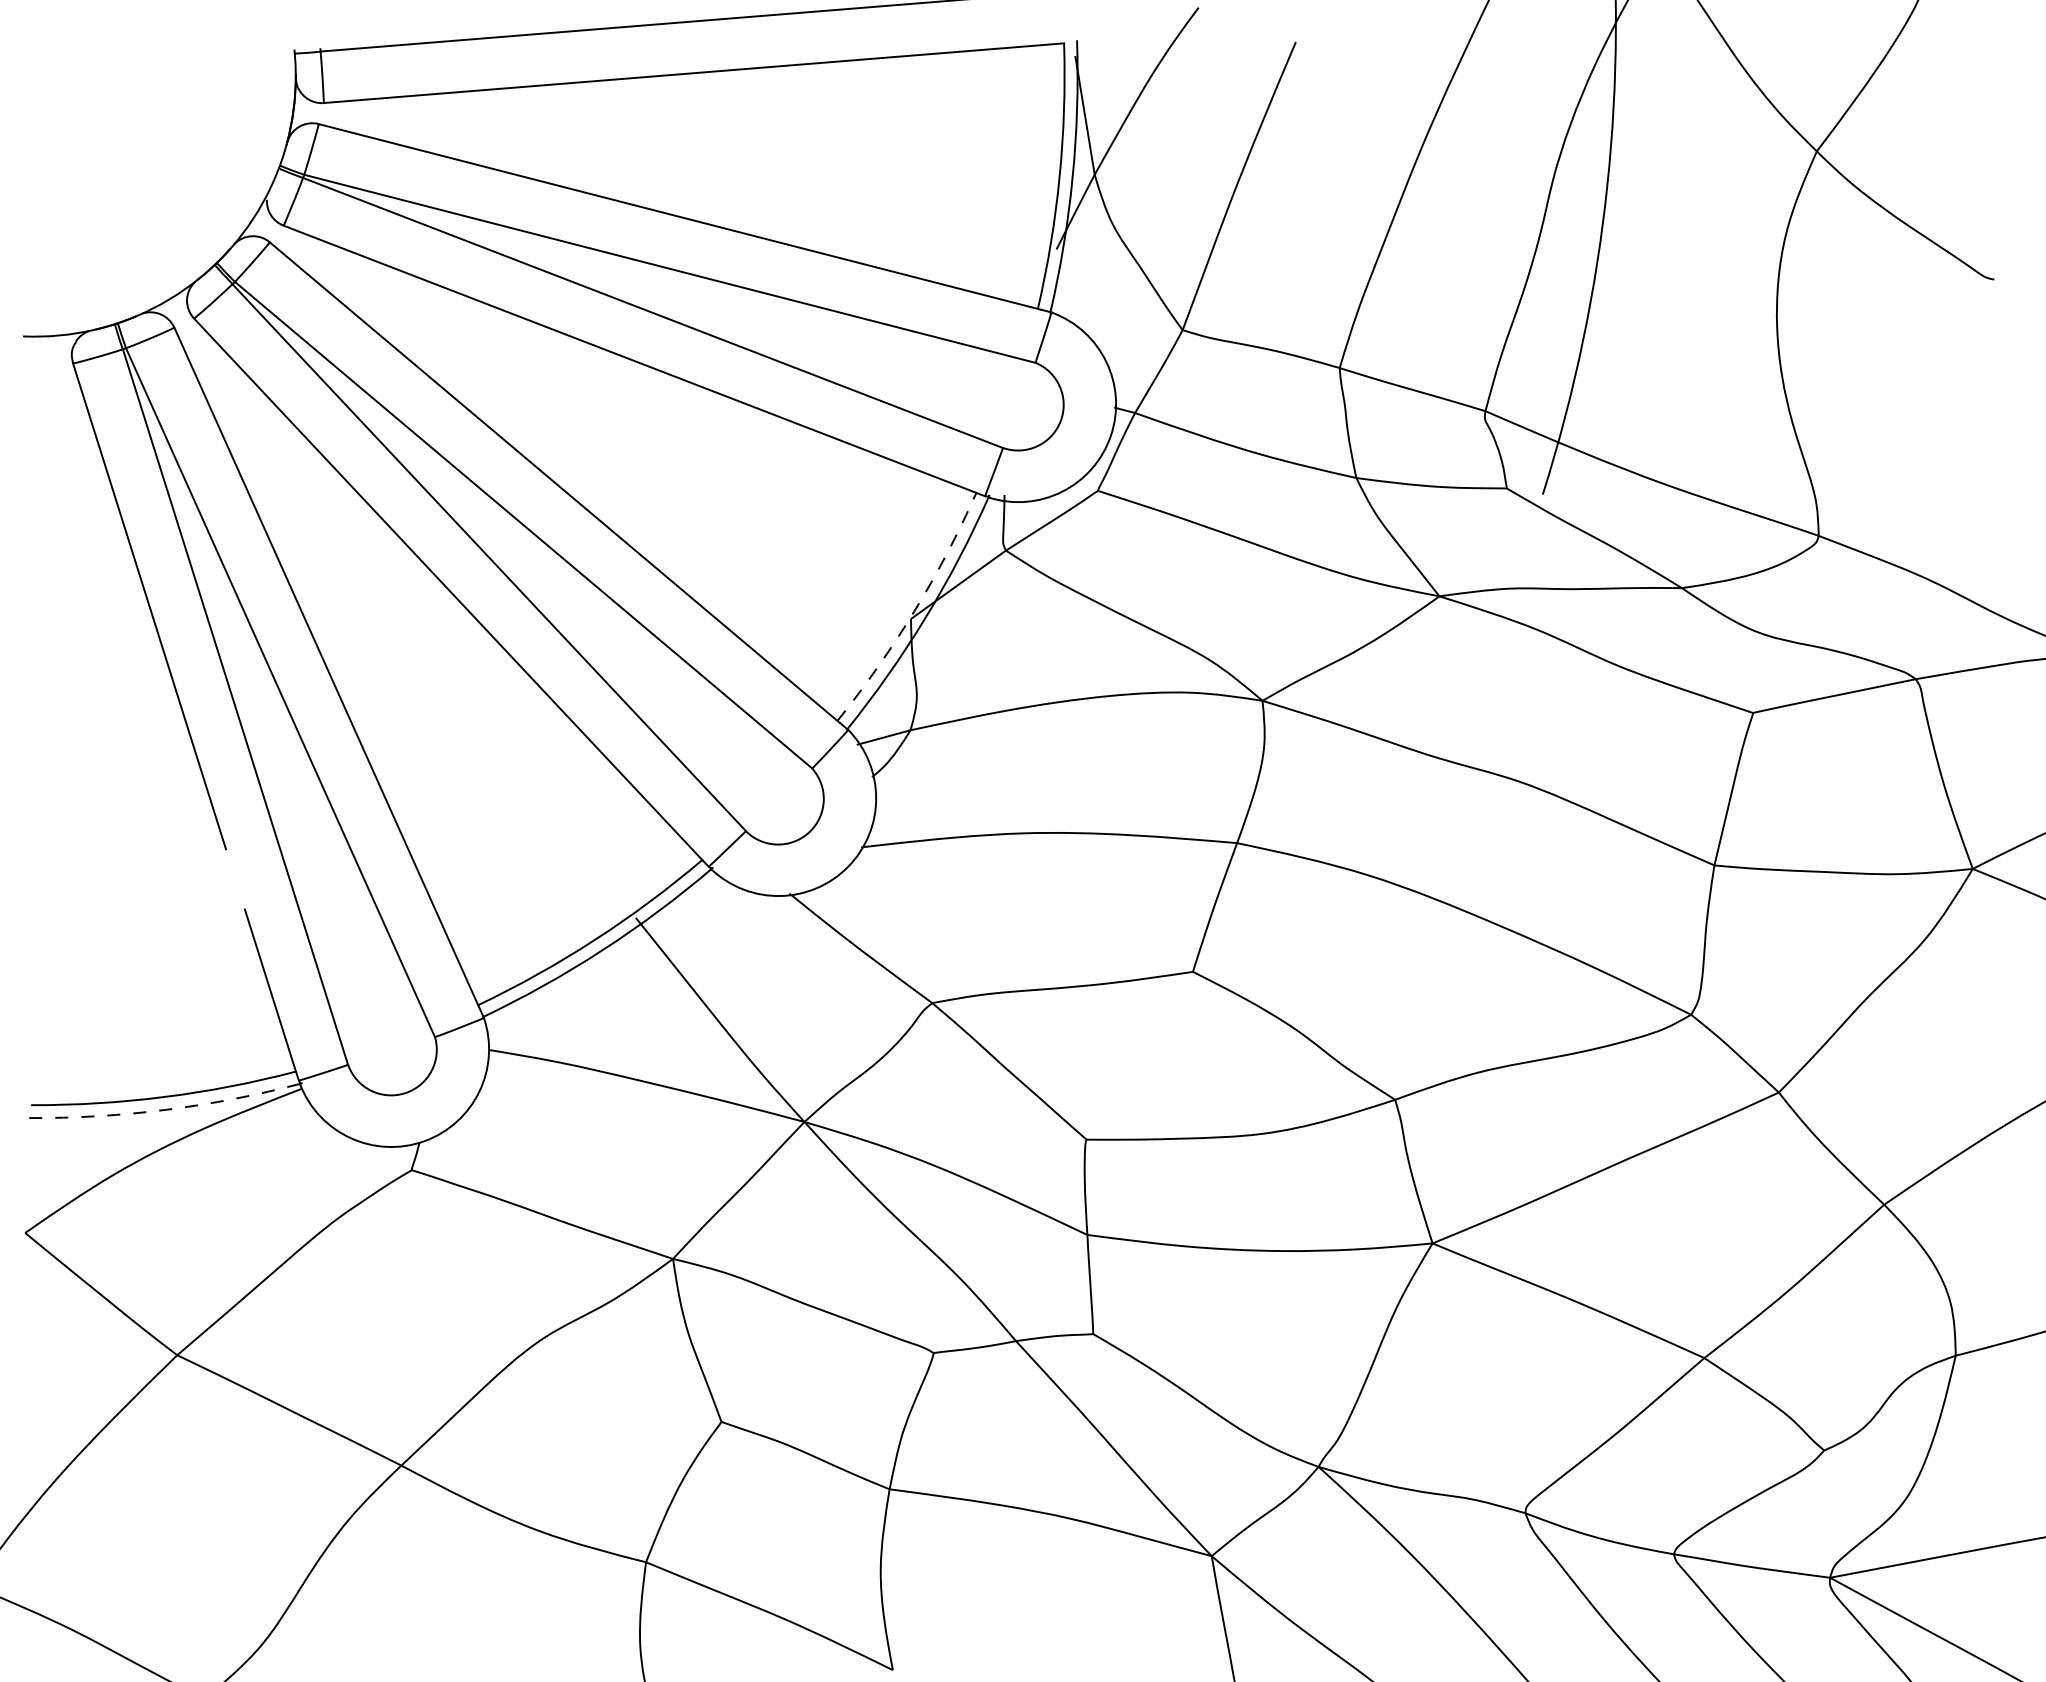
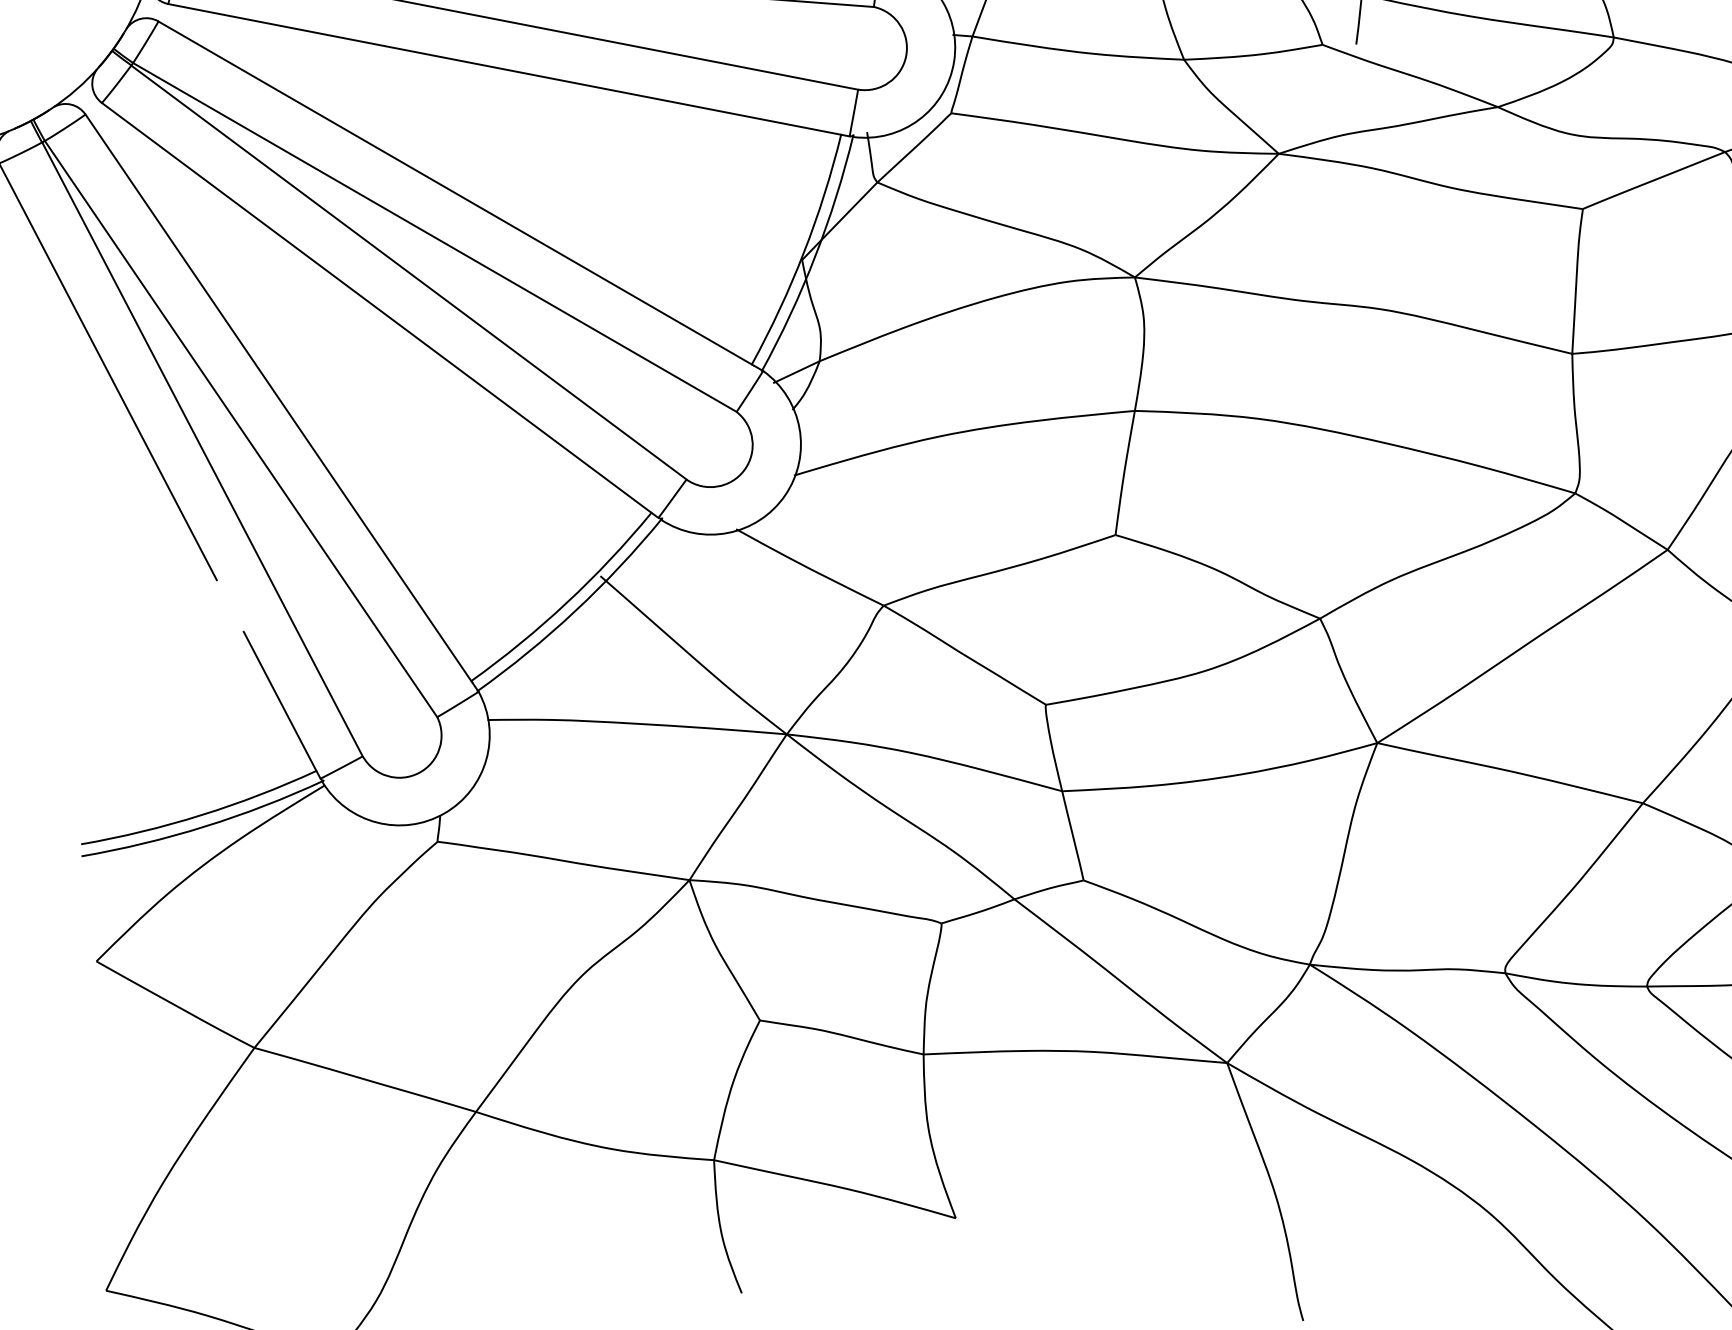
arc: (914, 611) -> (804, 252), dashed -> solid
arc: (166, 1109) -> (204, 826), dashed -> solid

